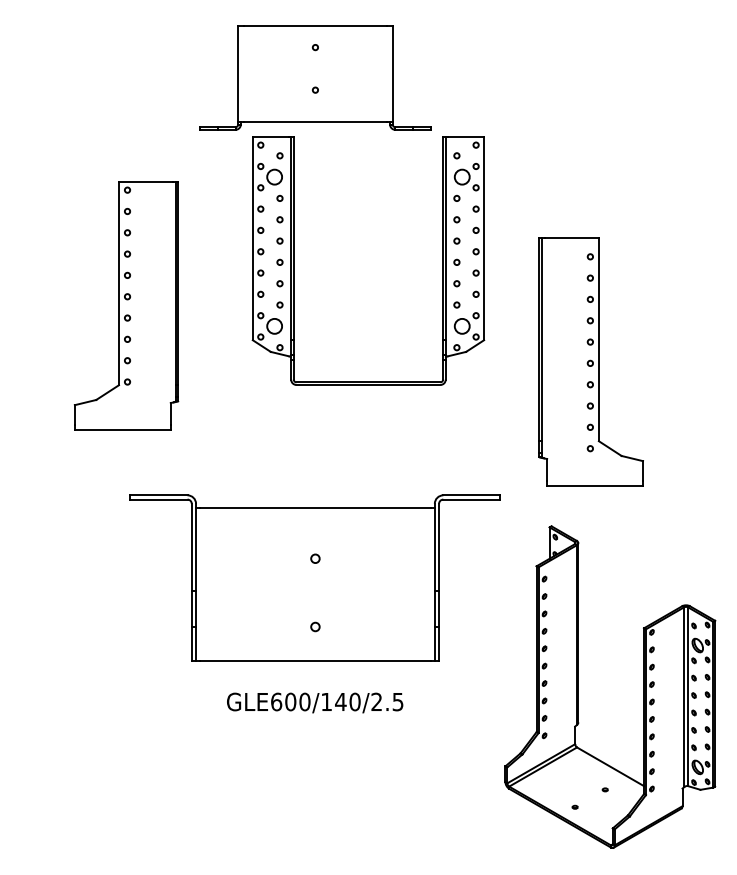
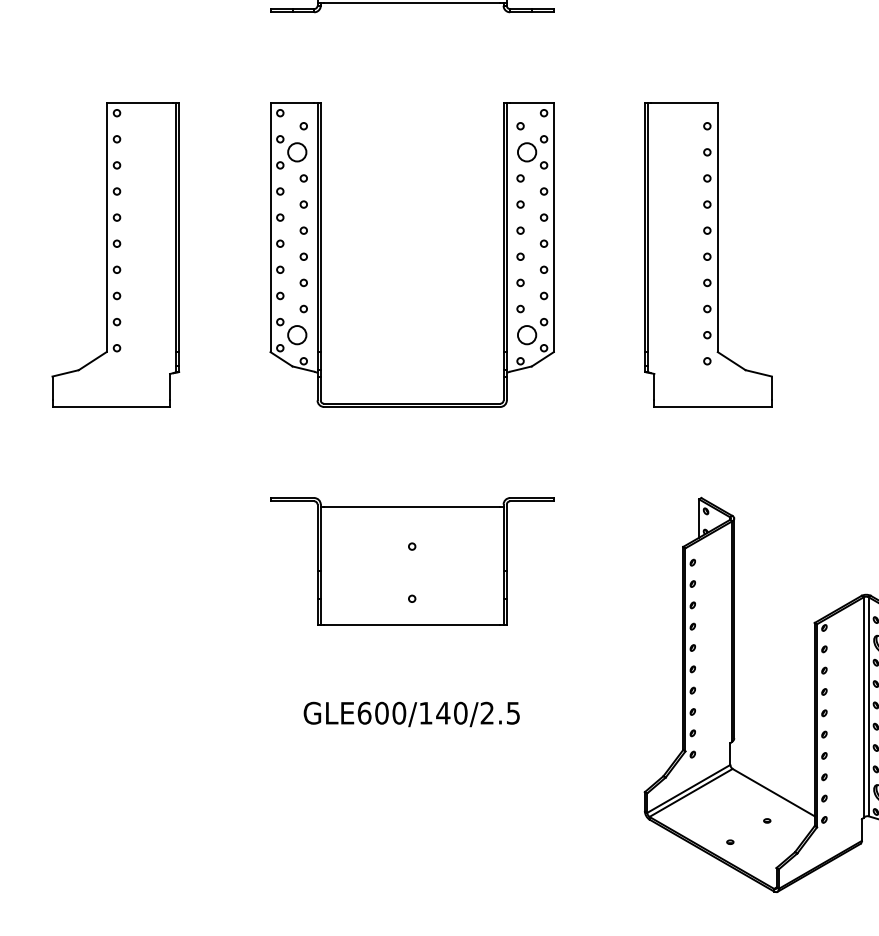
part: (294, 260) -> (321, 254), moved
part: (126, 305) -> (115, 254), moved
part: (590, 361) -> (707, 254), moved
part: (315, 577) -> (412, 560), size x0.62

